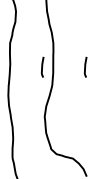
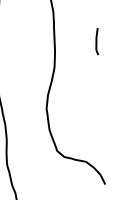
line: (42, 66) -> (40, 43), removed

